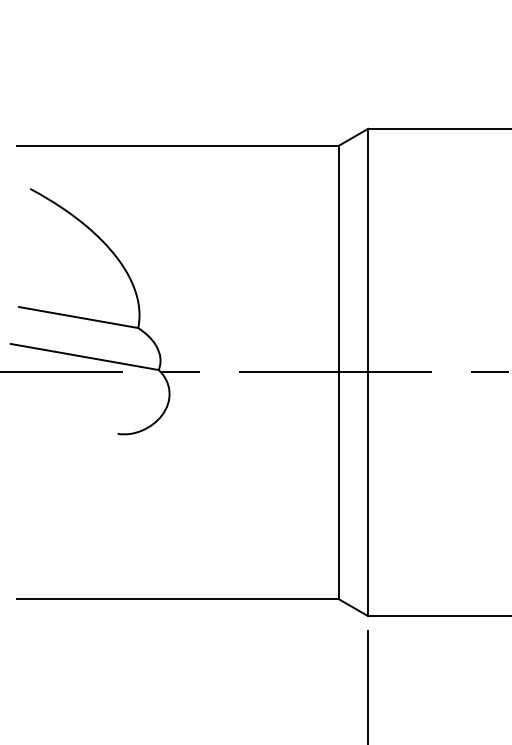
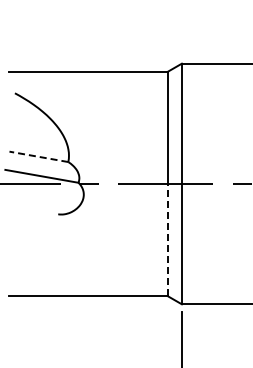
line: (77, 316) -> (38, 156), solid -> dashed
line: (339, 484) -> (167, 239), solid -> dashed

